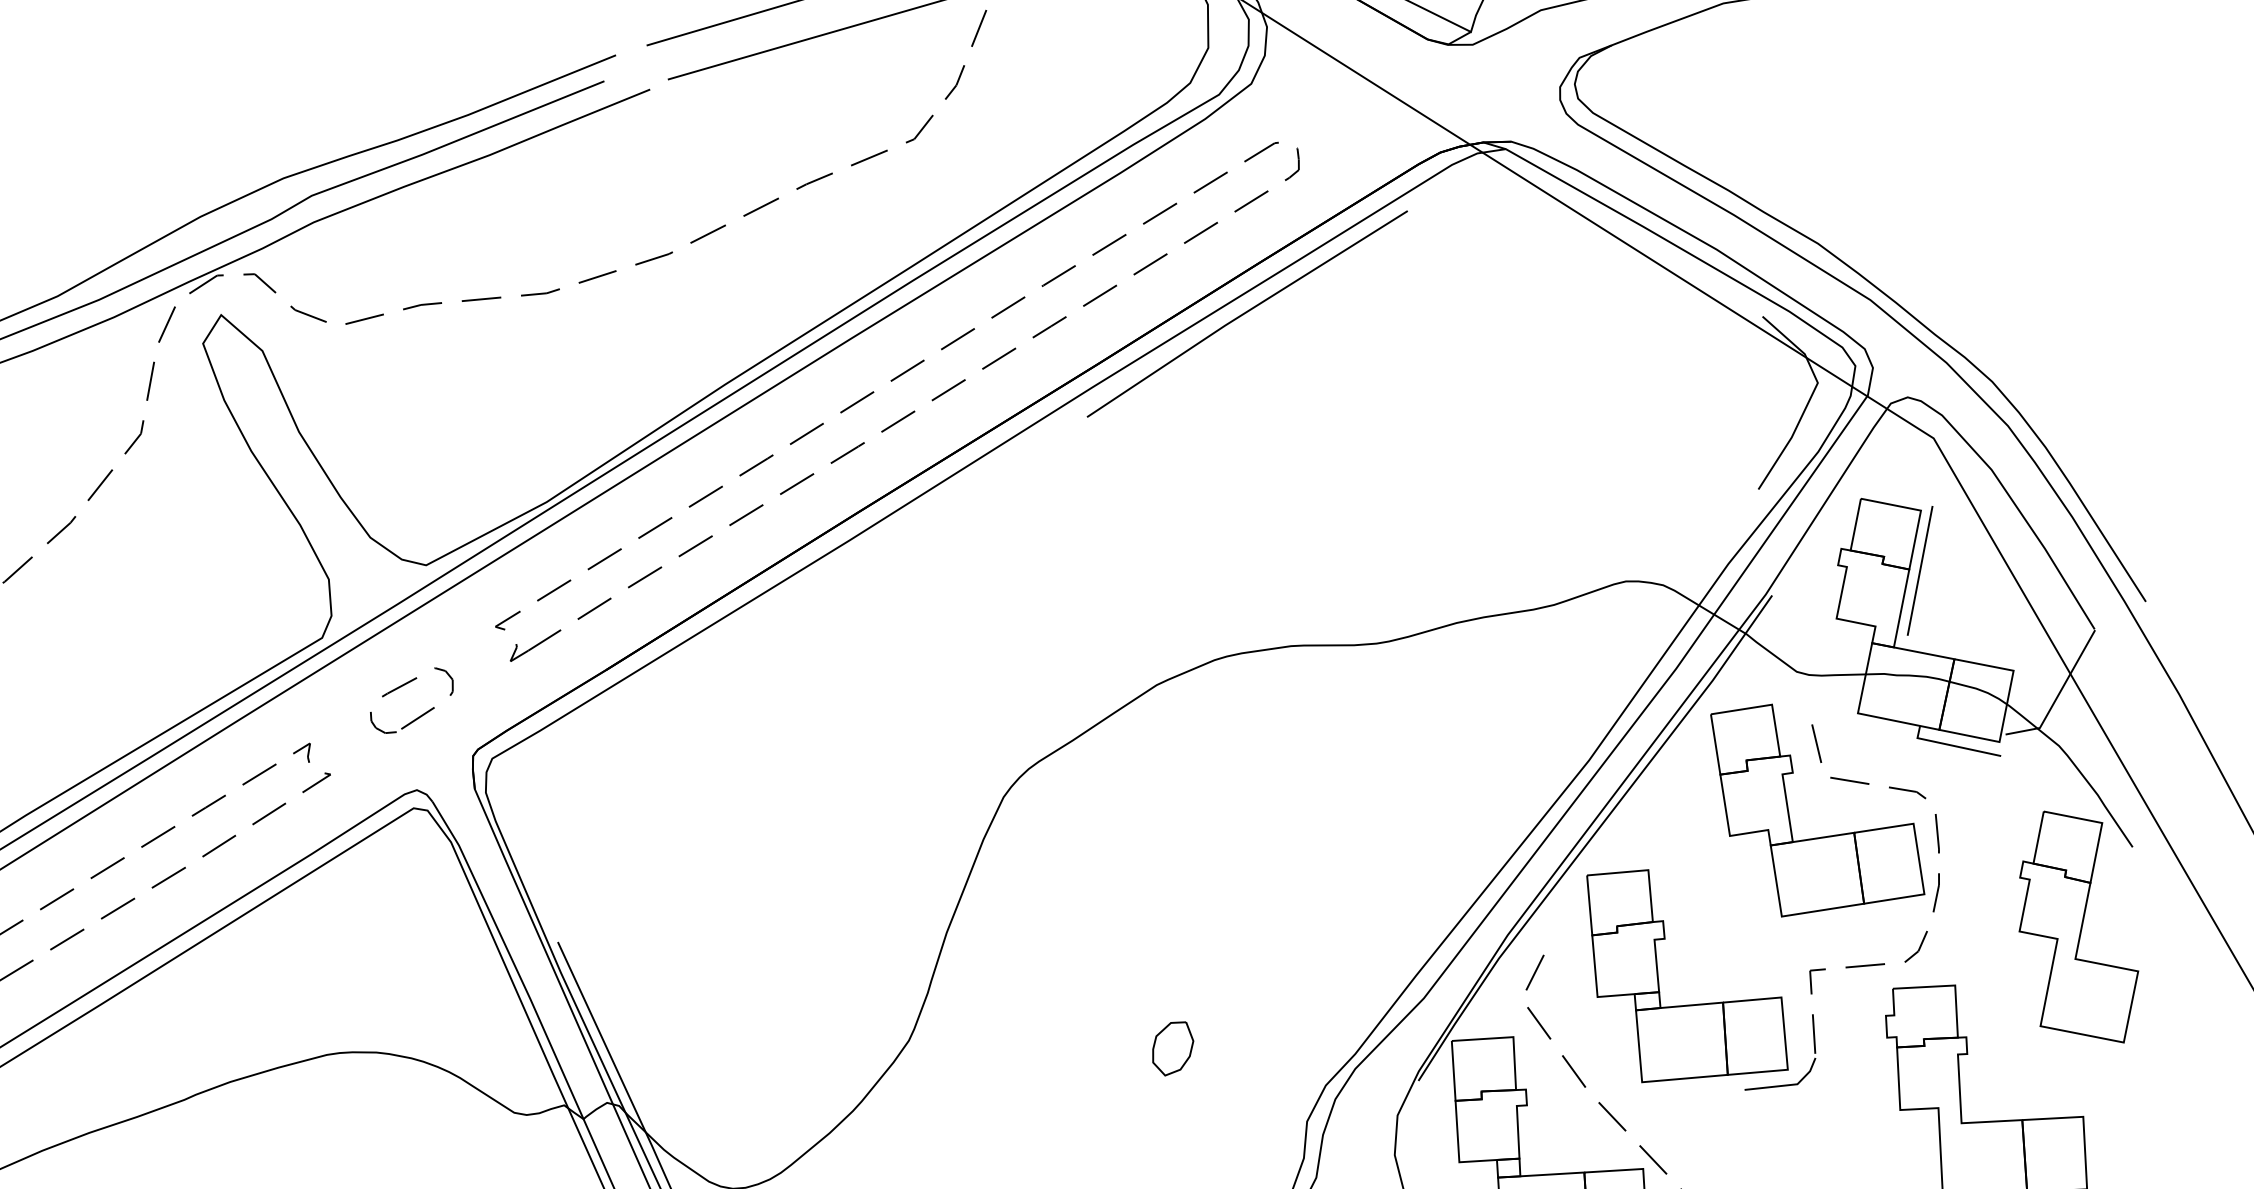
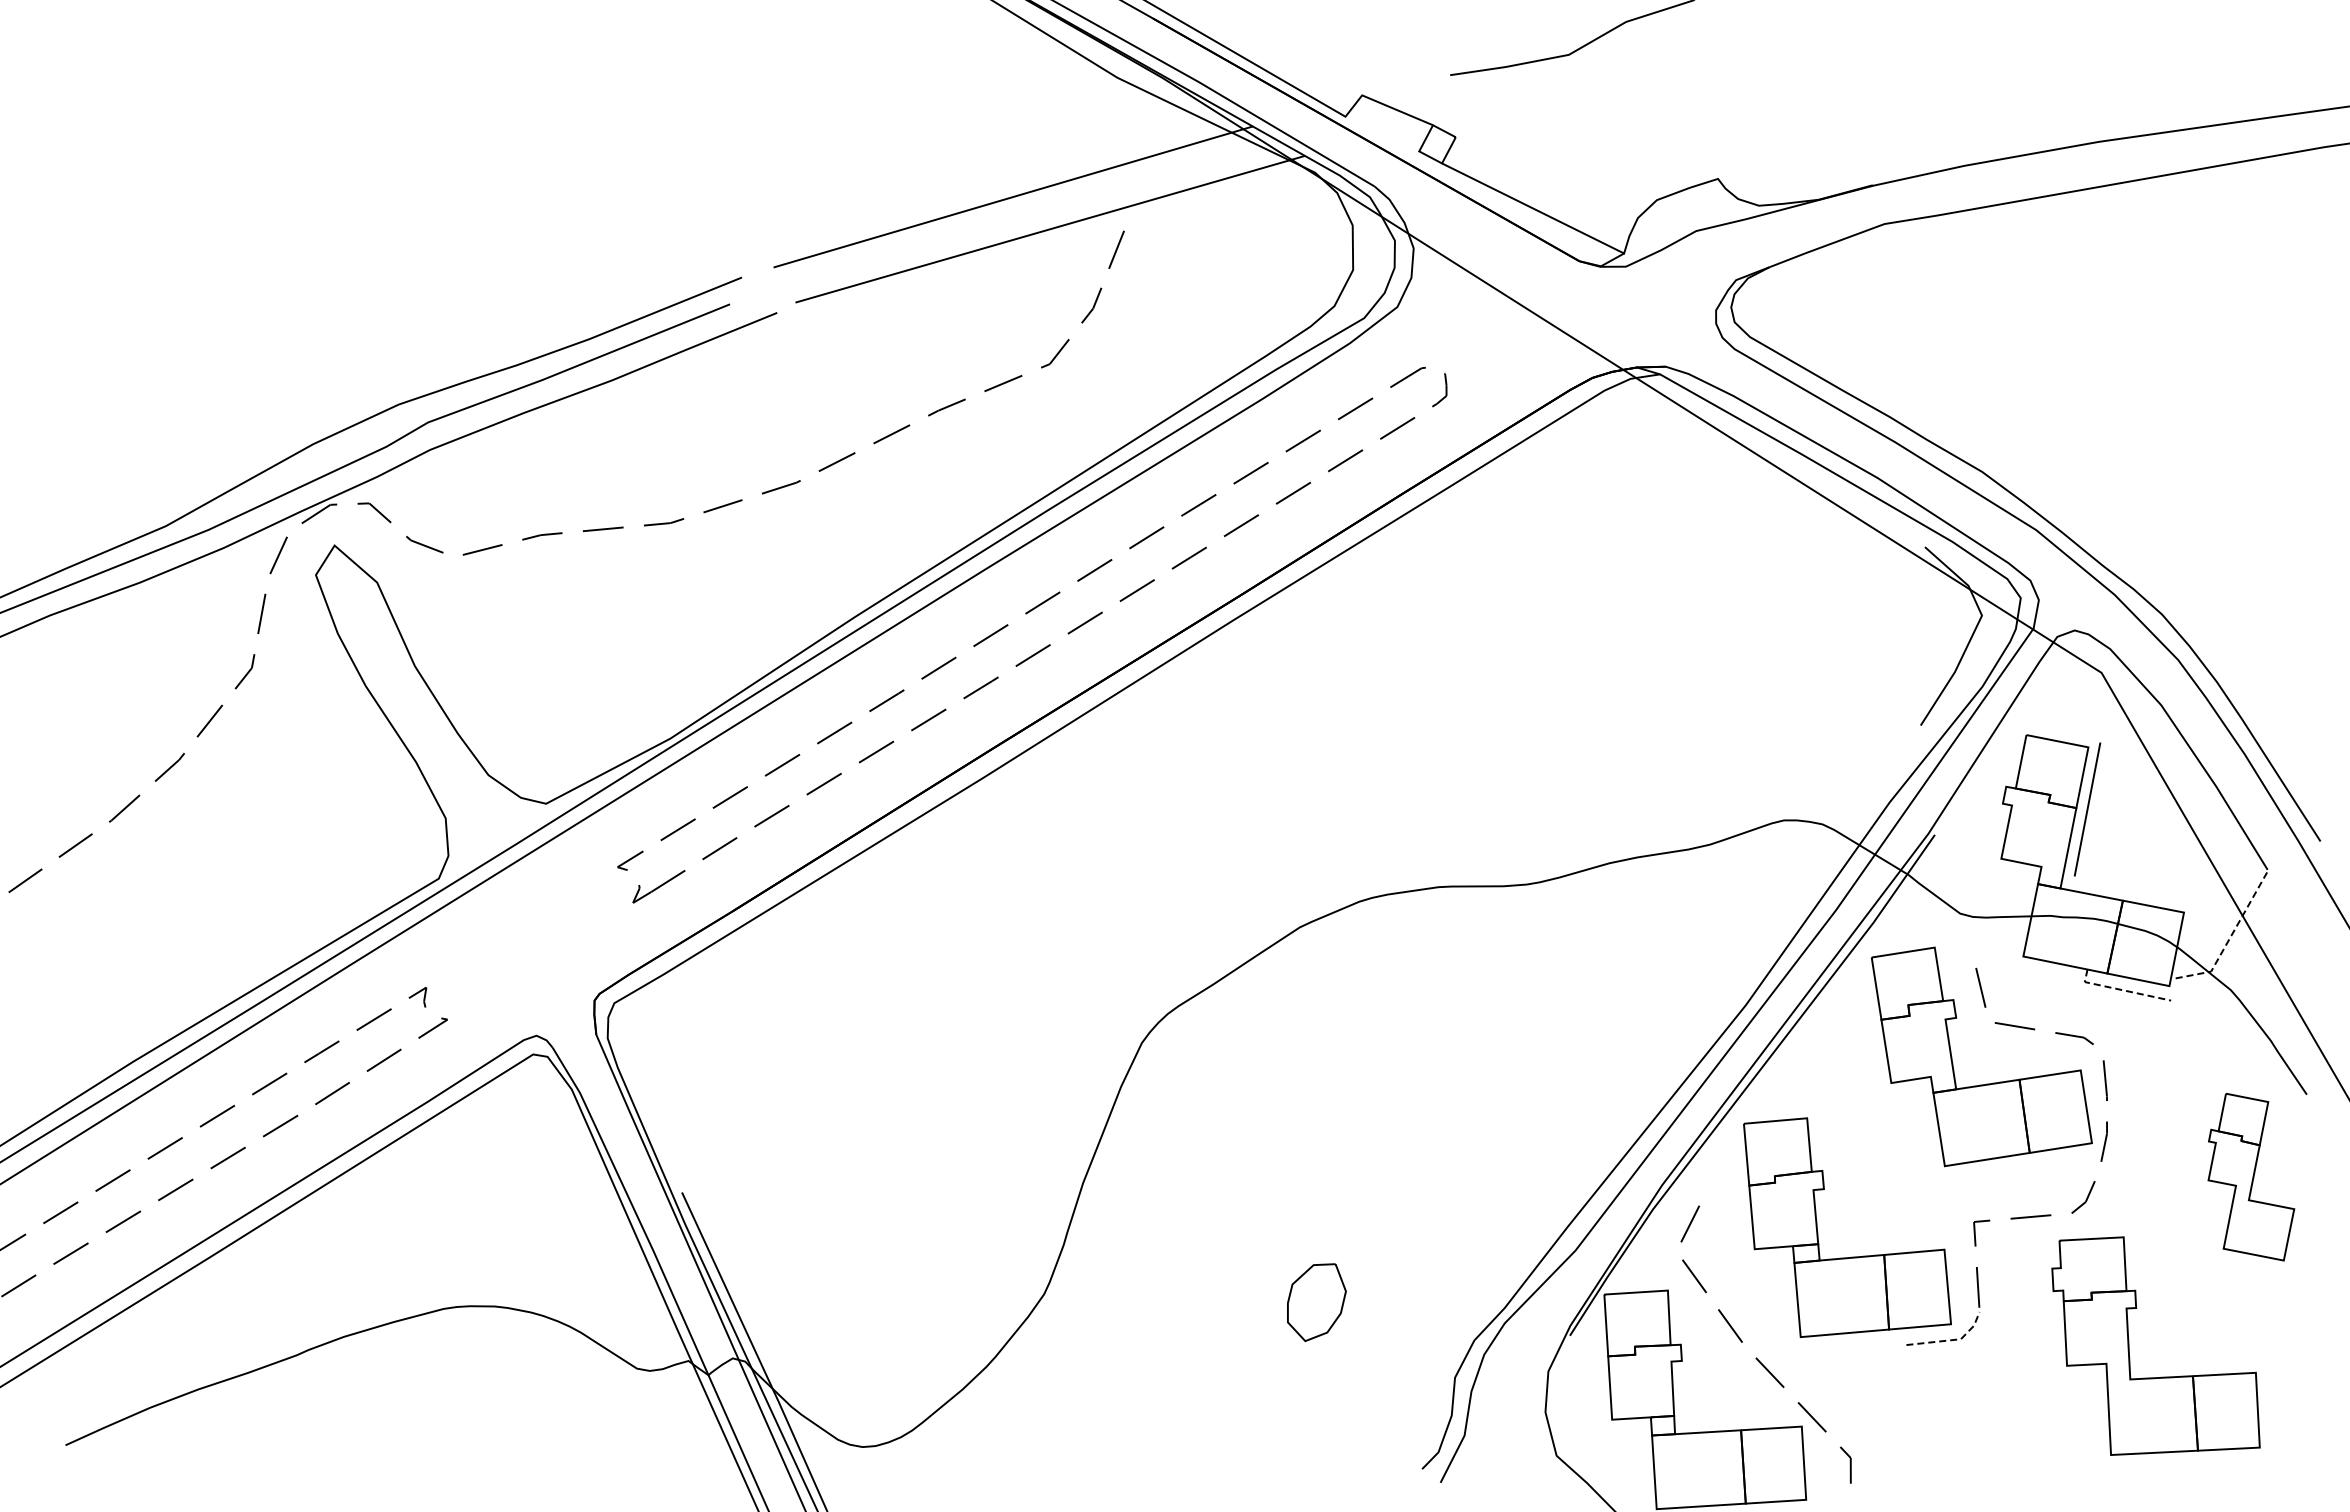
line: (1246, 313) -> (1392, 543), removed
part: (405, 685) -> (524, 927), removed
line: (2058, 694) -> (2230, 937), solid -> dashed
line: (1953, 745) -> (2121, 989), solid -> dashed
part: (2079, 927) -> (2251, 1177), size x0.7
part: (1172, 1048) -> (1316, 1302), size x1.4
line: (1789, 1085) -> (1952, 1340), solid -> dashed

